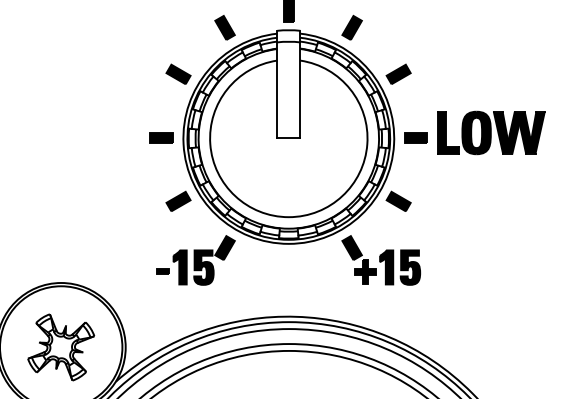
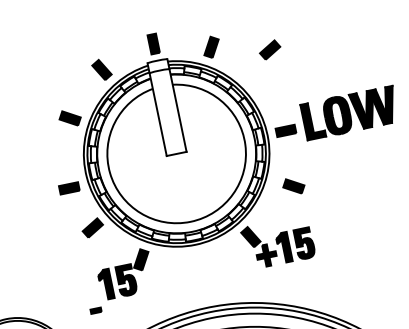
part: (398, 73) -> (269, 49), moved
part: (161, 137) -> (69, 187), moved
part: (398, 200) -> (293, 185), moved
part: (162, 271) -> (95, 311), moved

